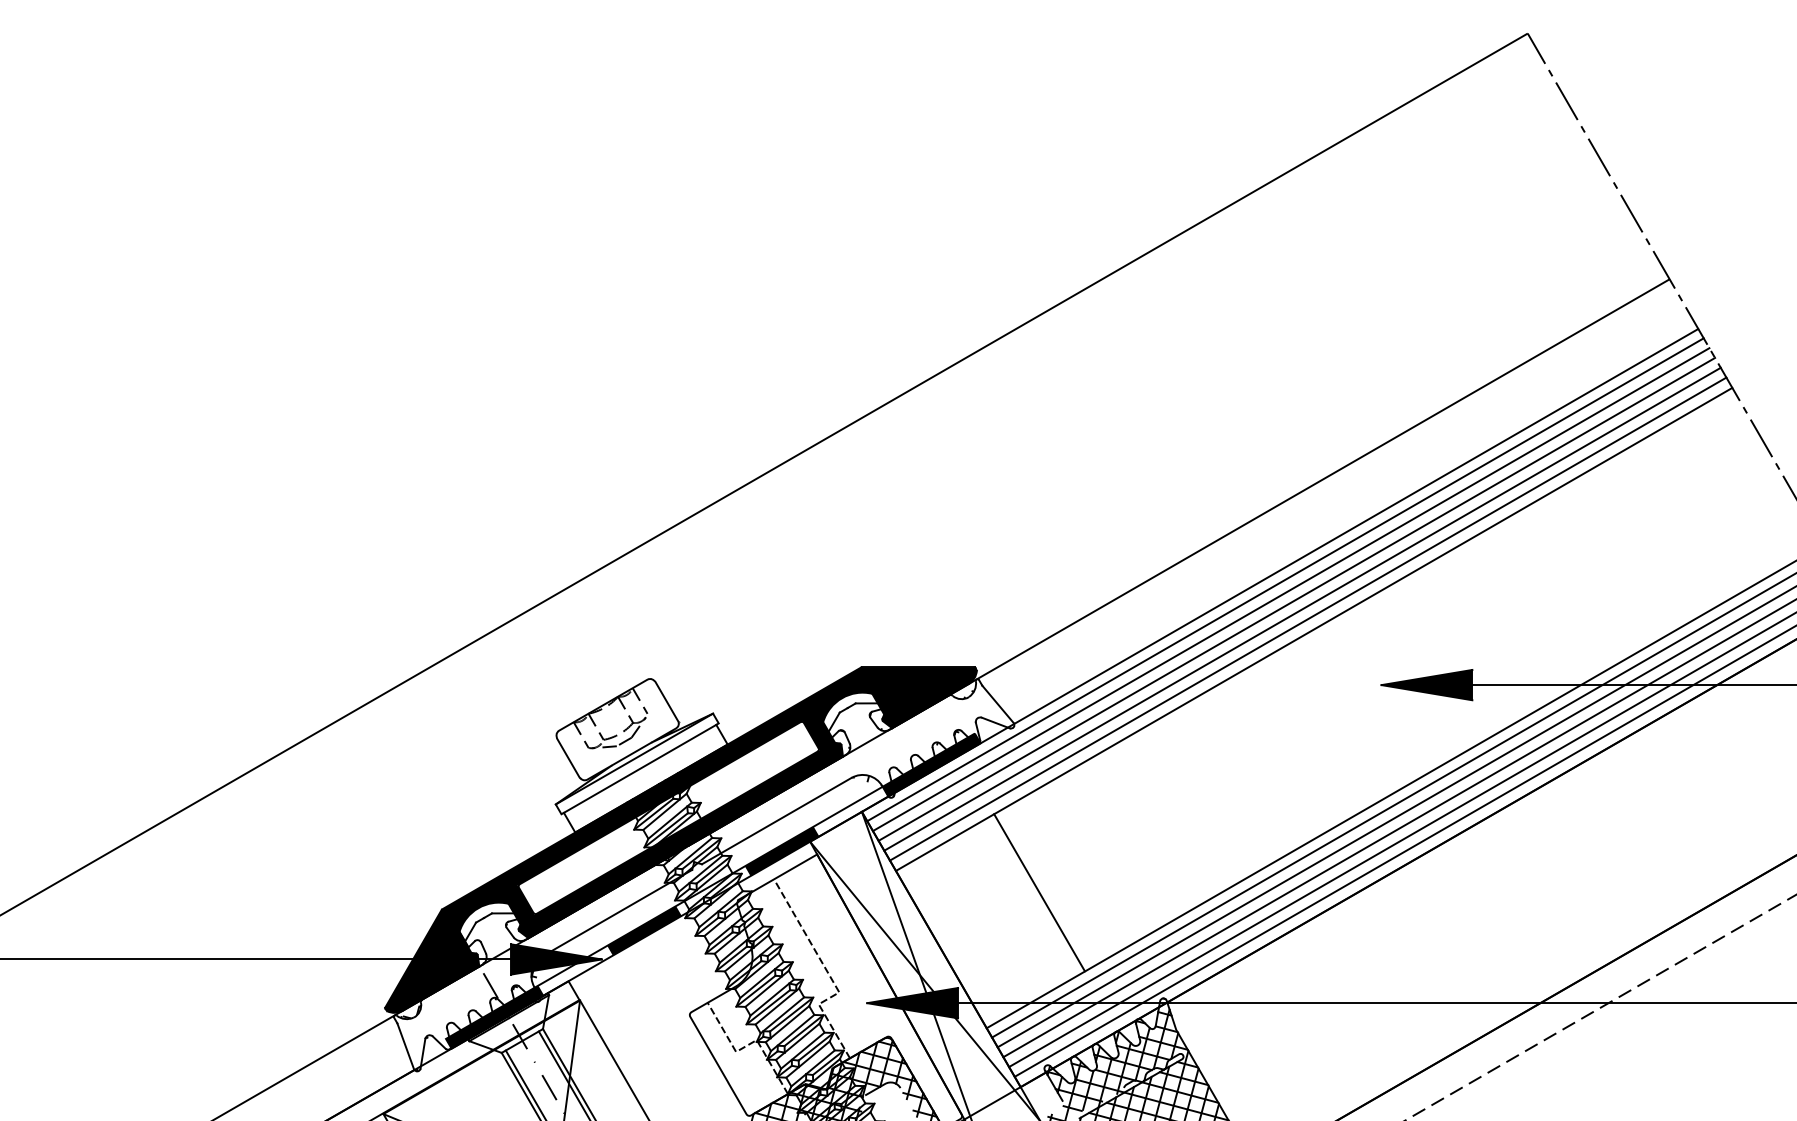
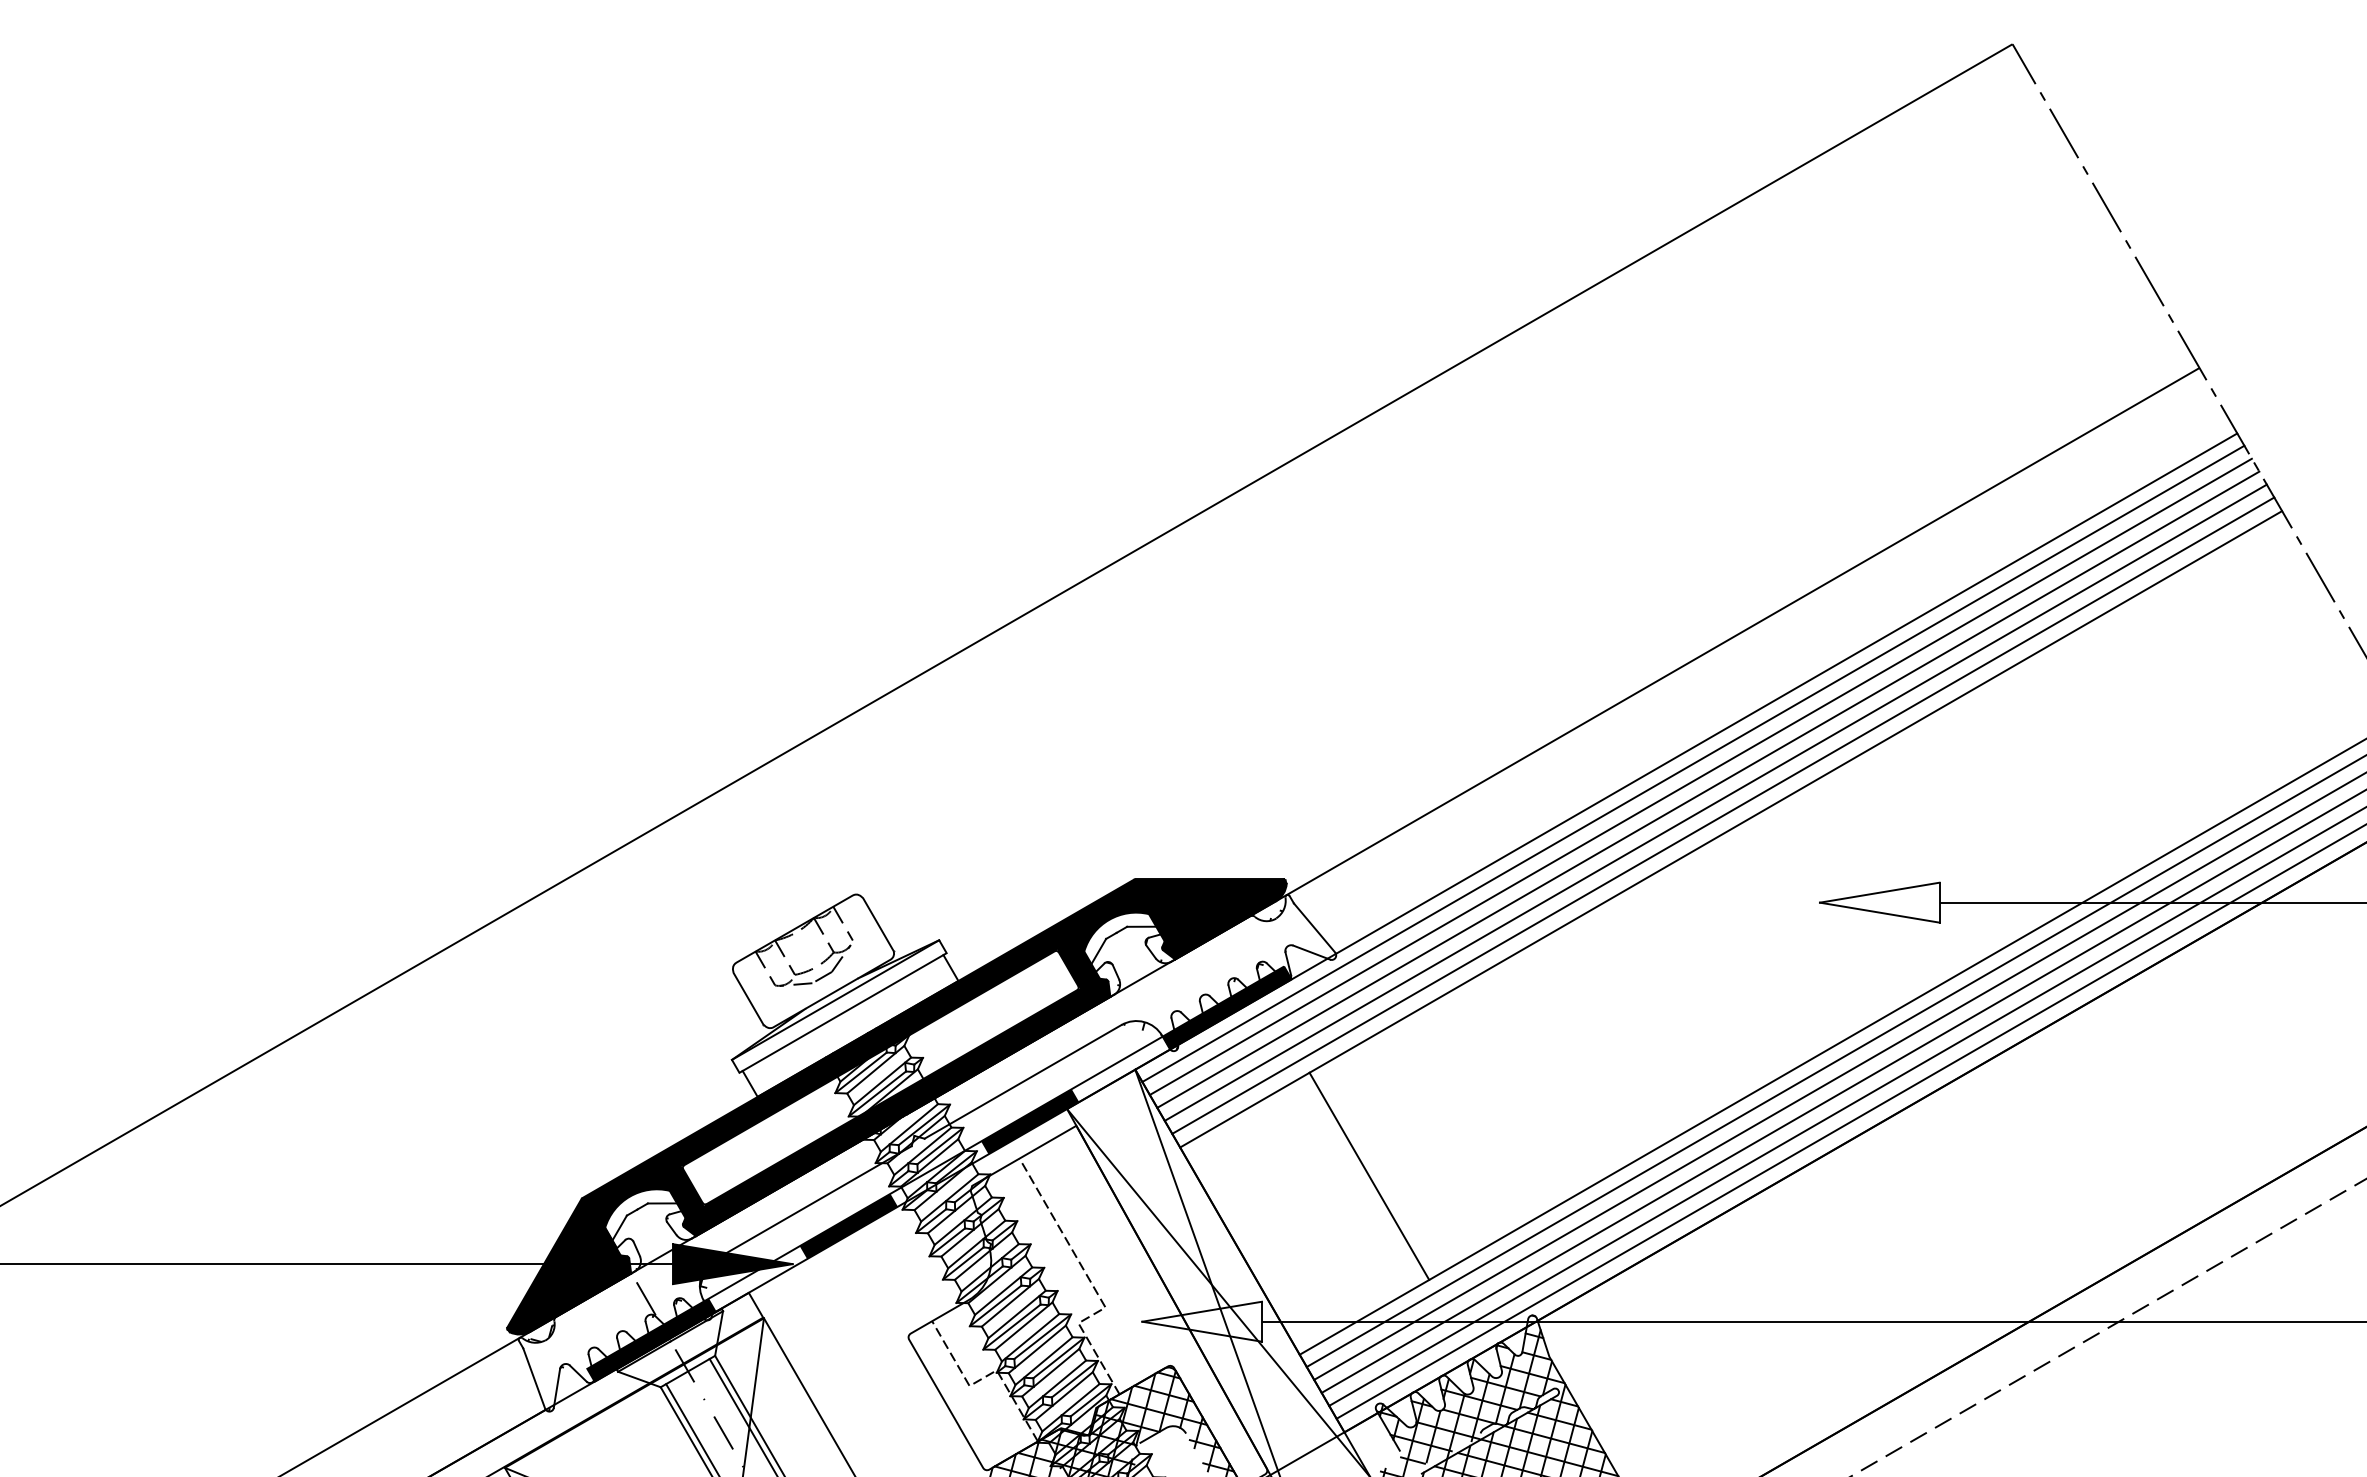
fill: (1426, 684) -> (1879, 902), removed
fill: (912, 1002) -> (1201, 1321), removed

